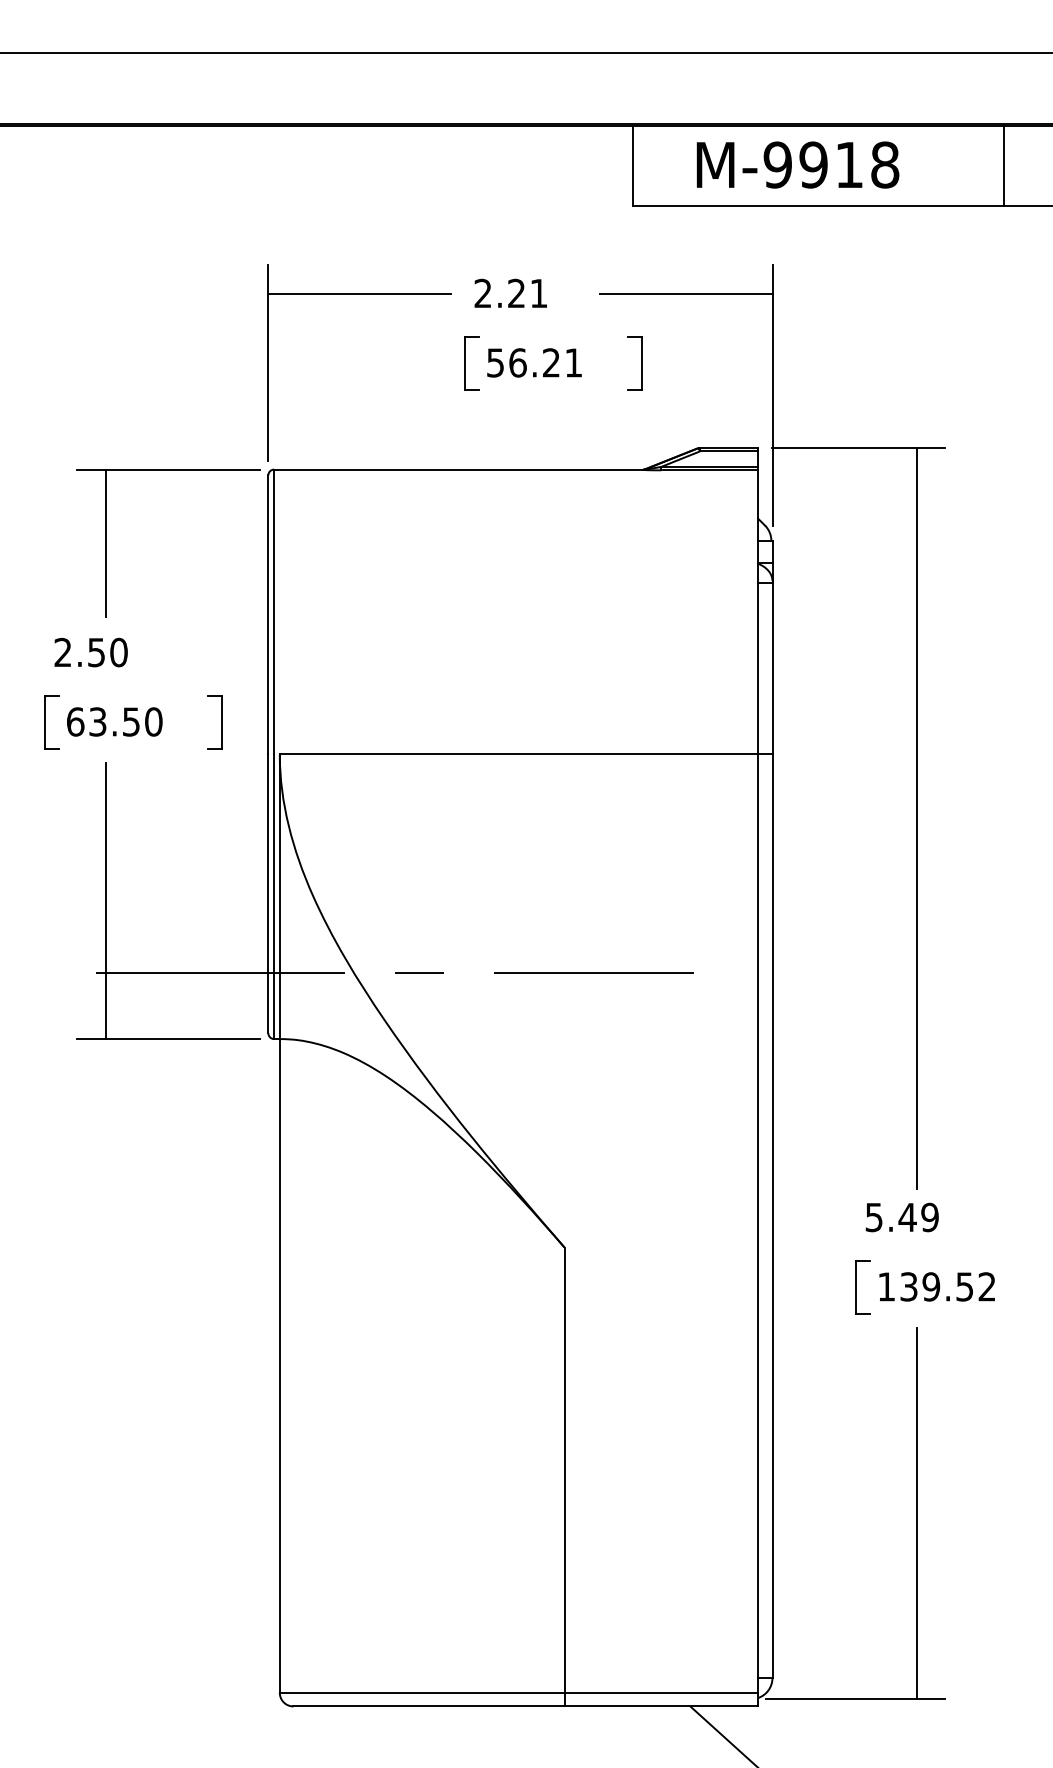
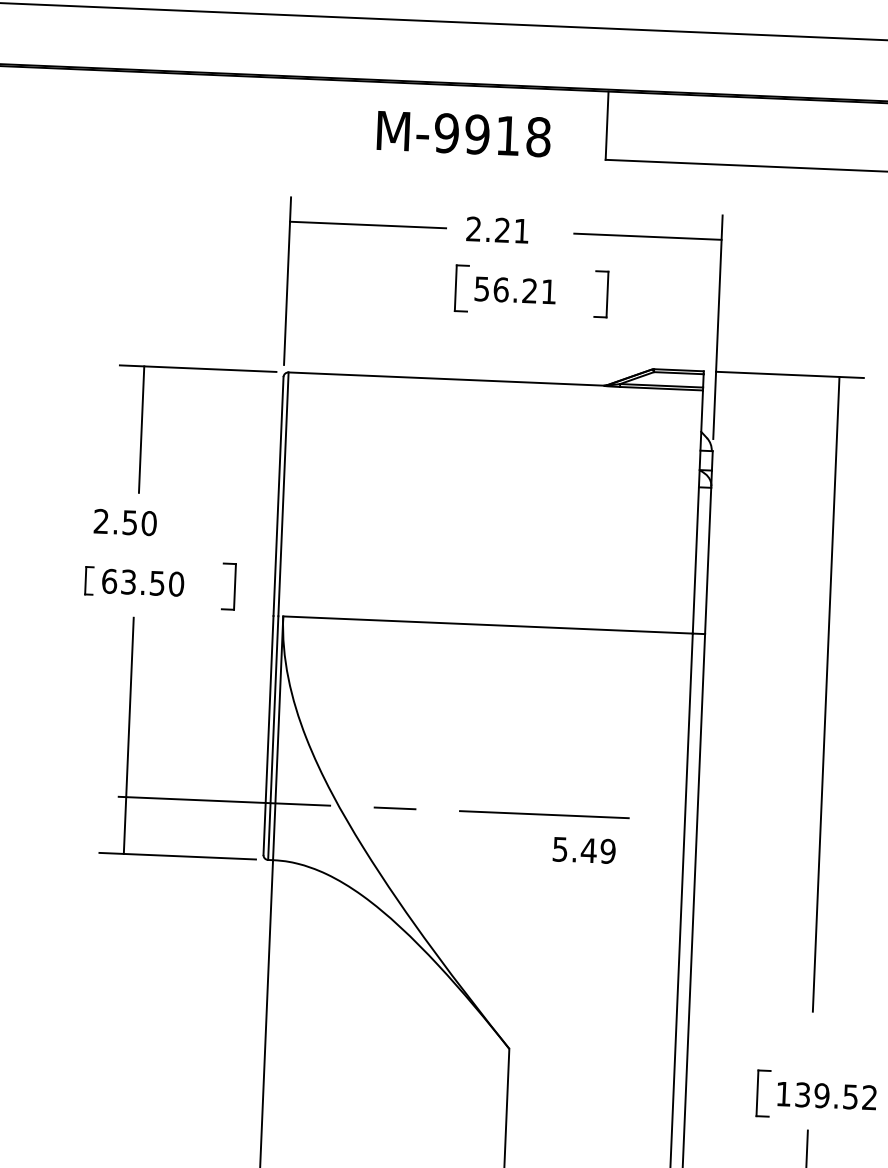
text: (797, 164) -> (463, 133), moved
part: (51, 722) -> (88, 580), size x0.6
text: (901, 1217) -> (583, 850), moved

